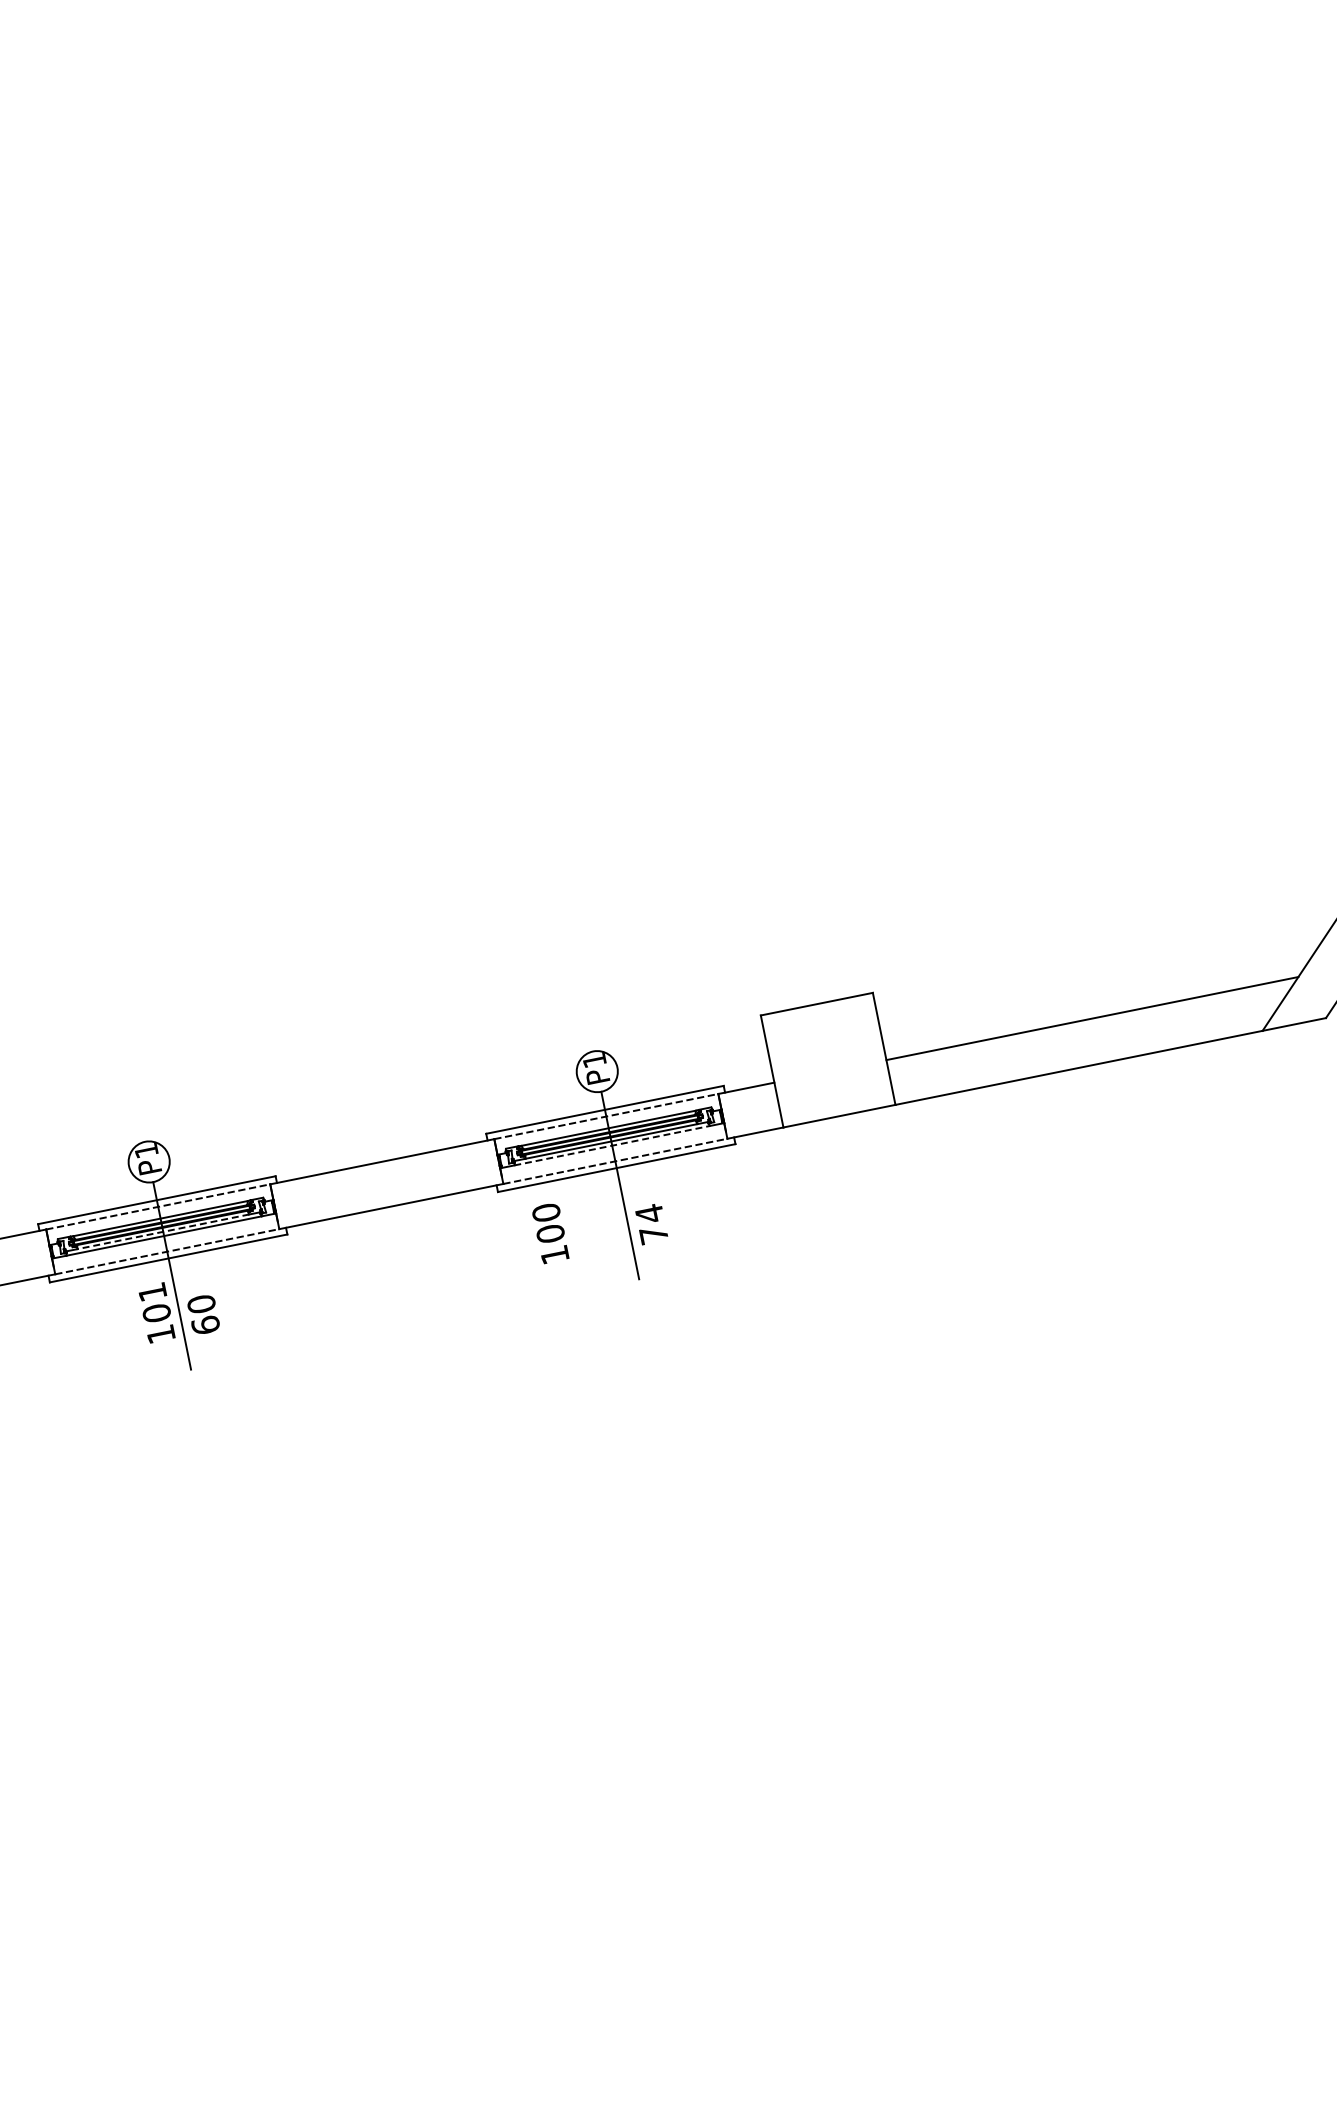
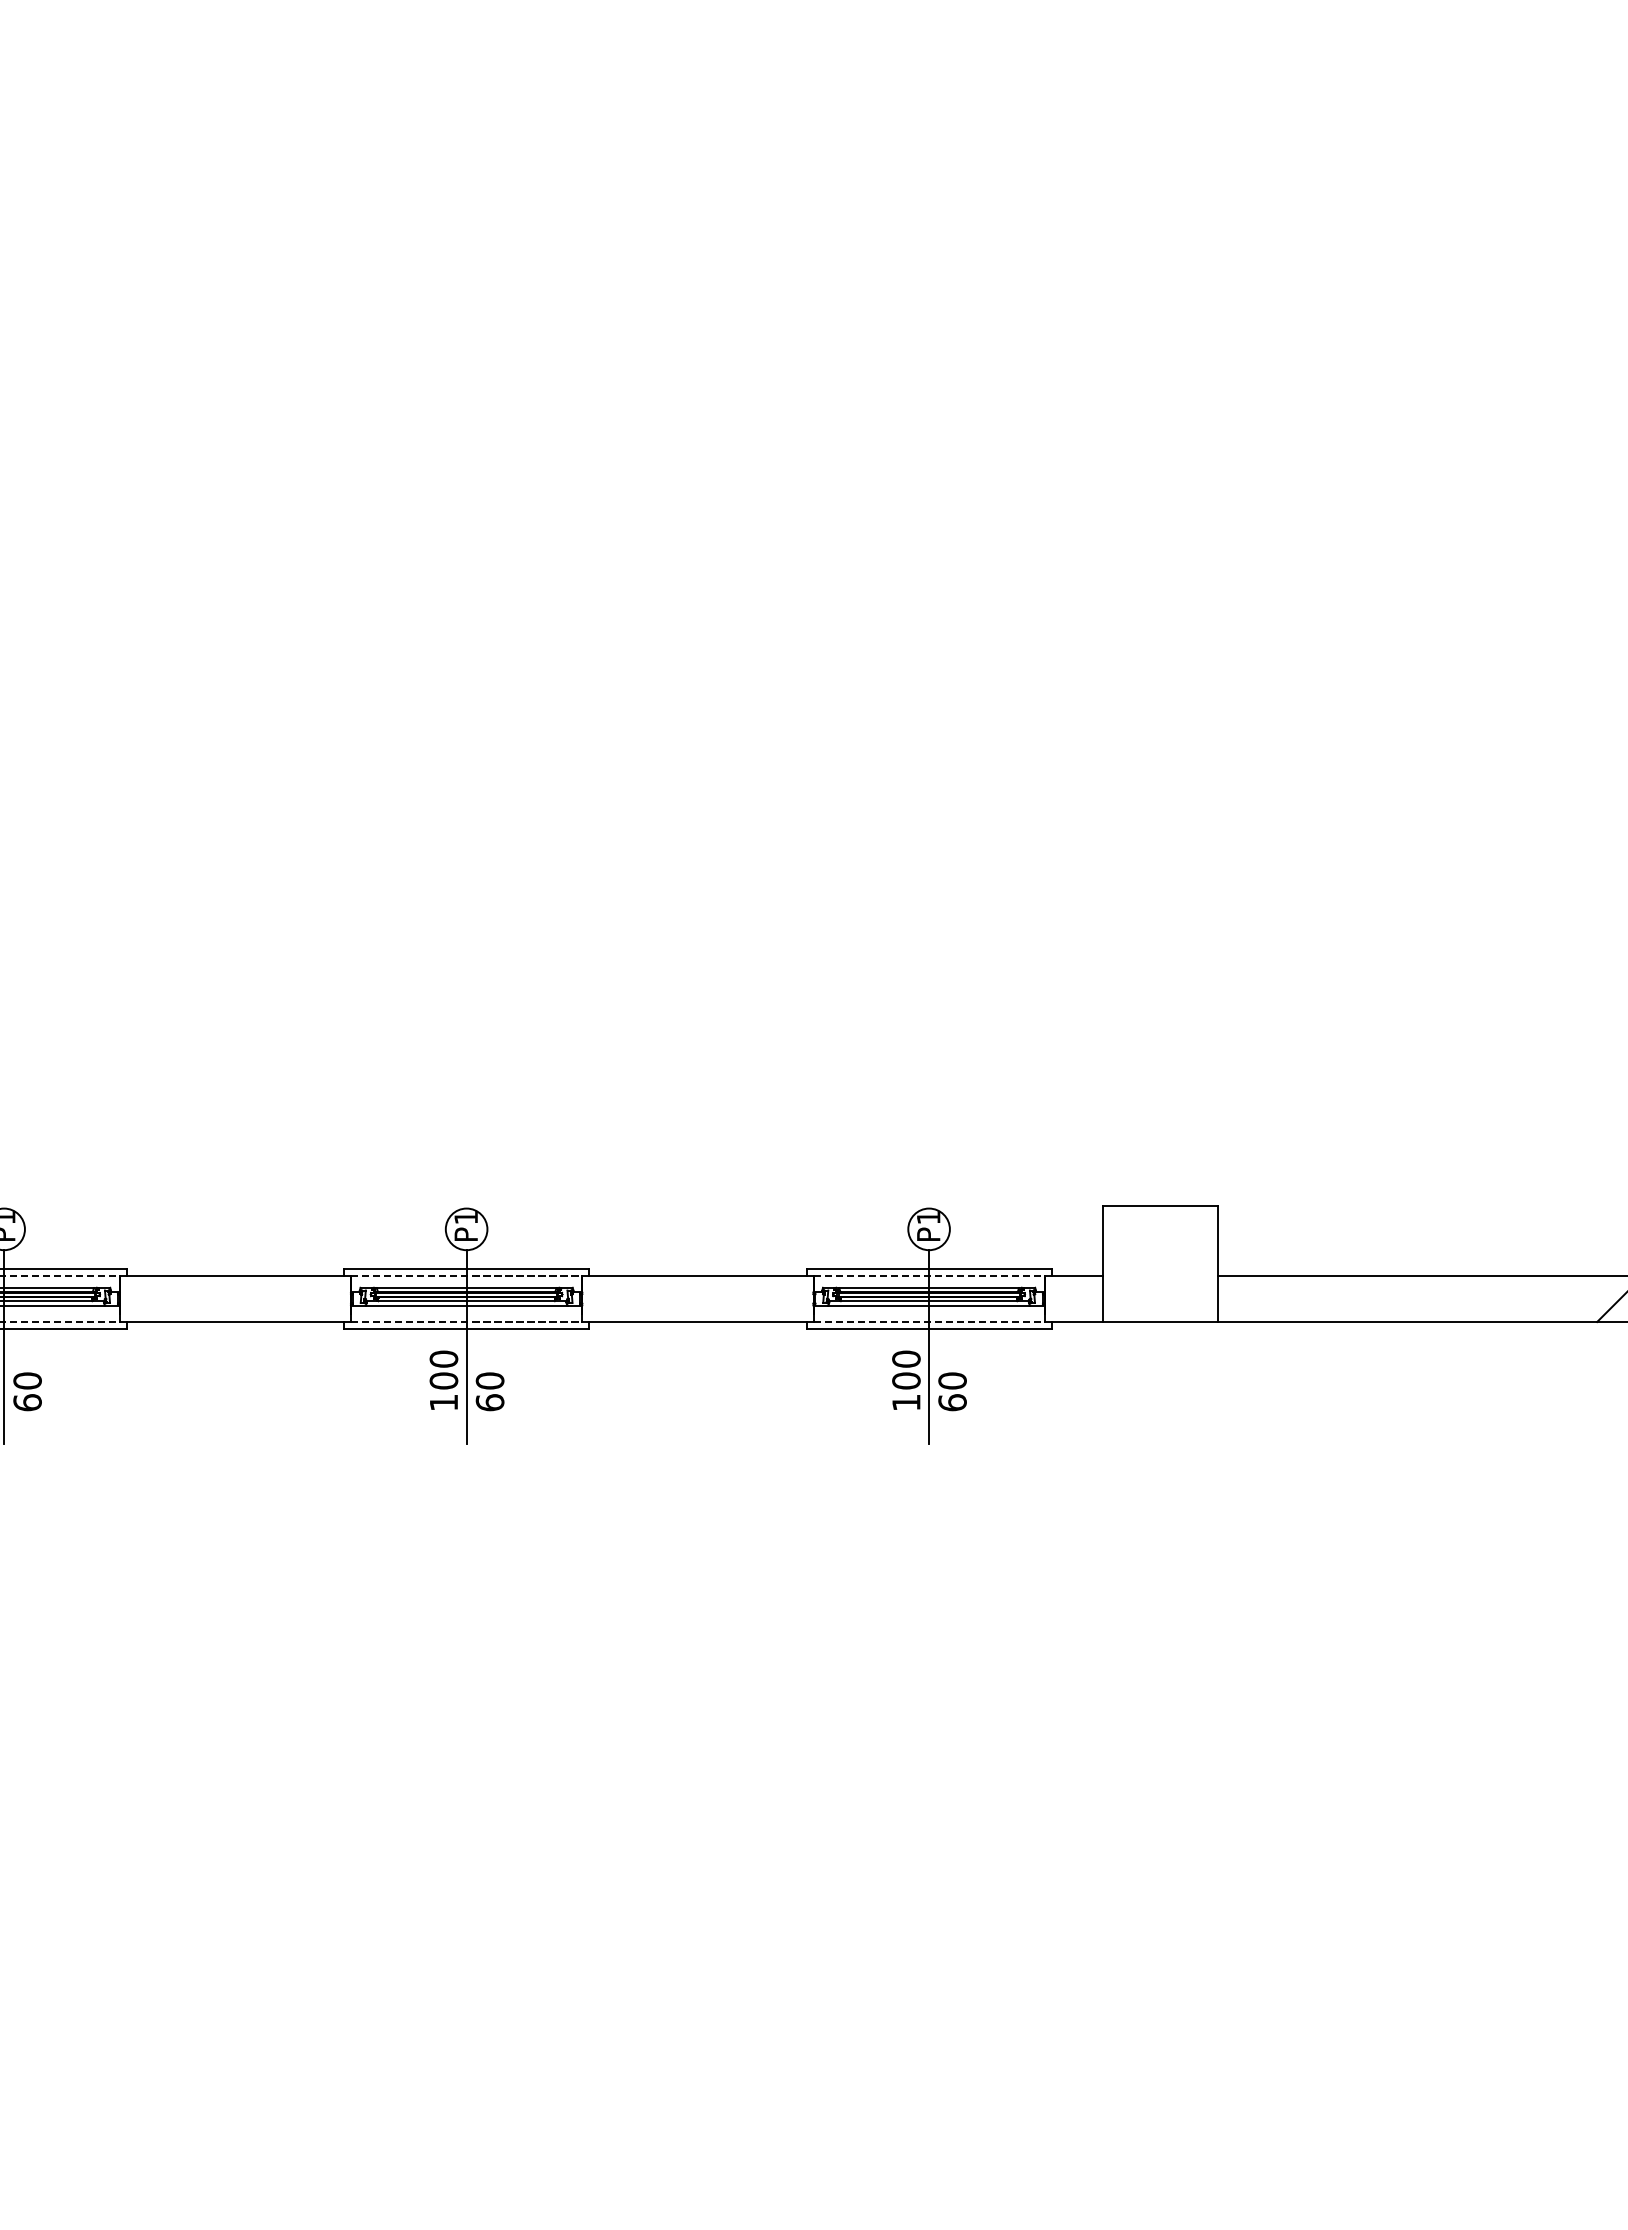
line: (612, 1145) -> (929, 1305), dashed -> solid
text: (651, 1224) -> (952, 1391), 74 -> 60
line: (162, 1232) -> (465, 1301), dashed -> solid
text: (550, 1232) -> (906, 1379), moved
text: (151, 1291) -> (443, 1358), 101 -> 100

